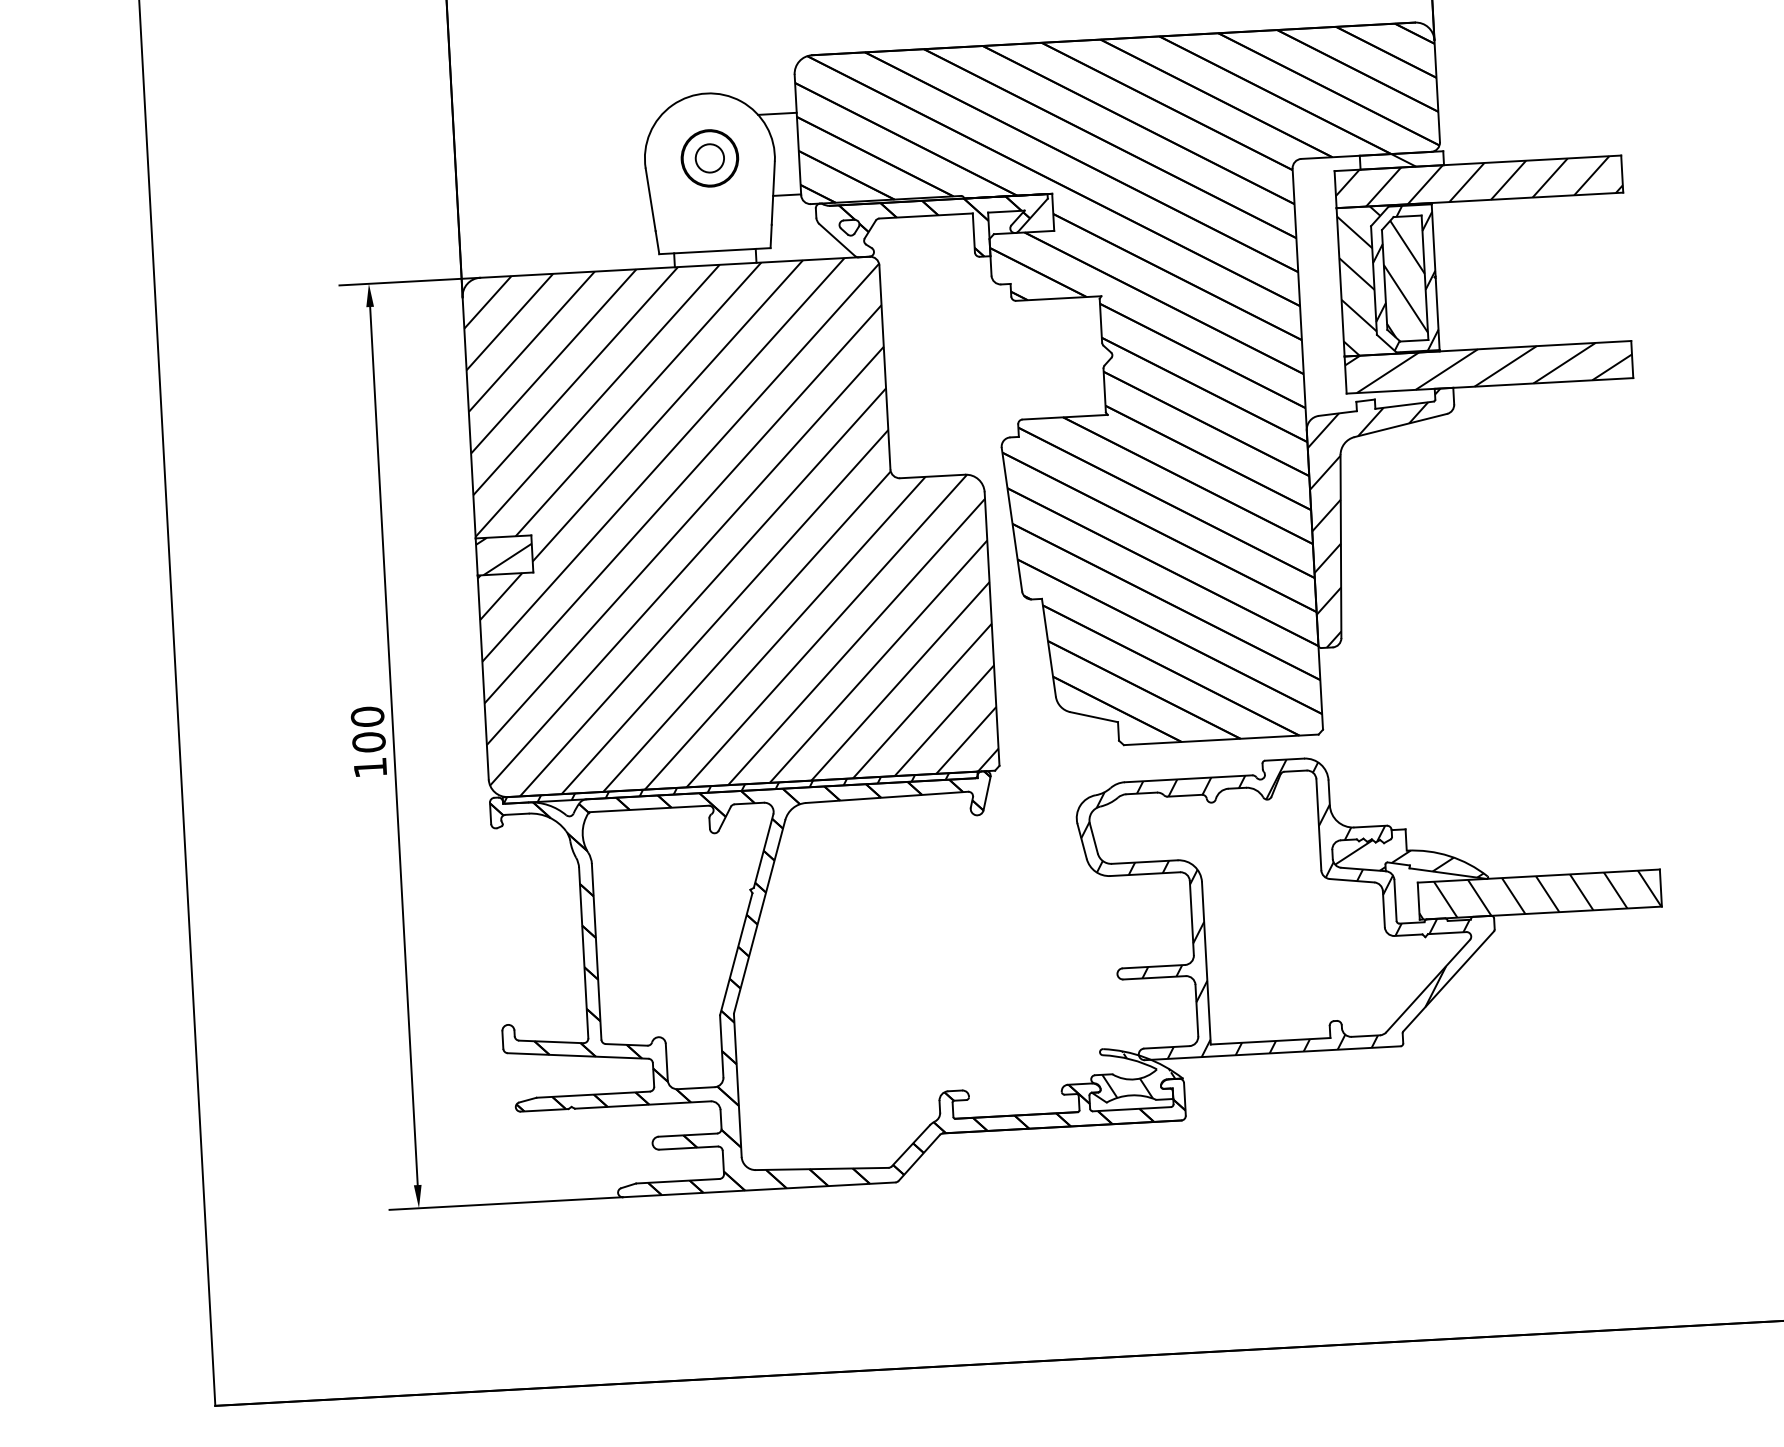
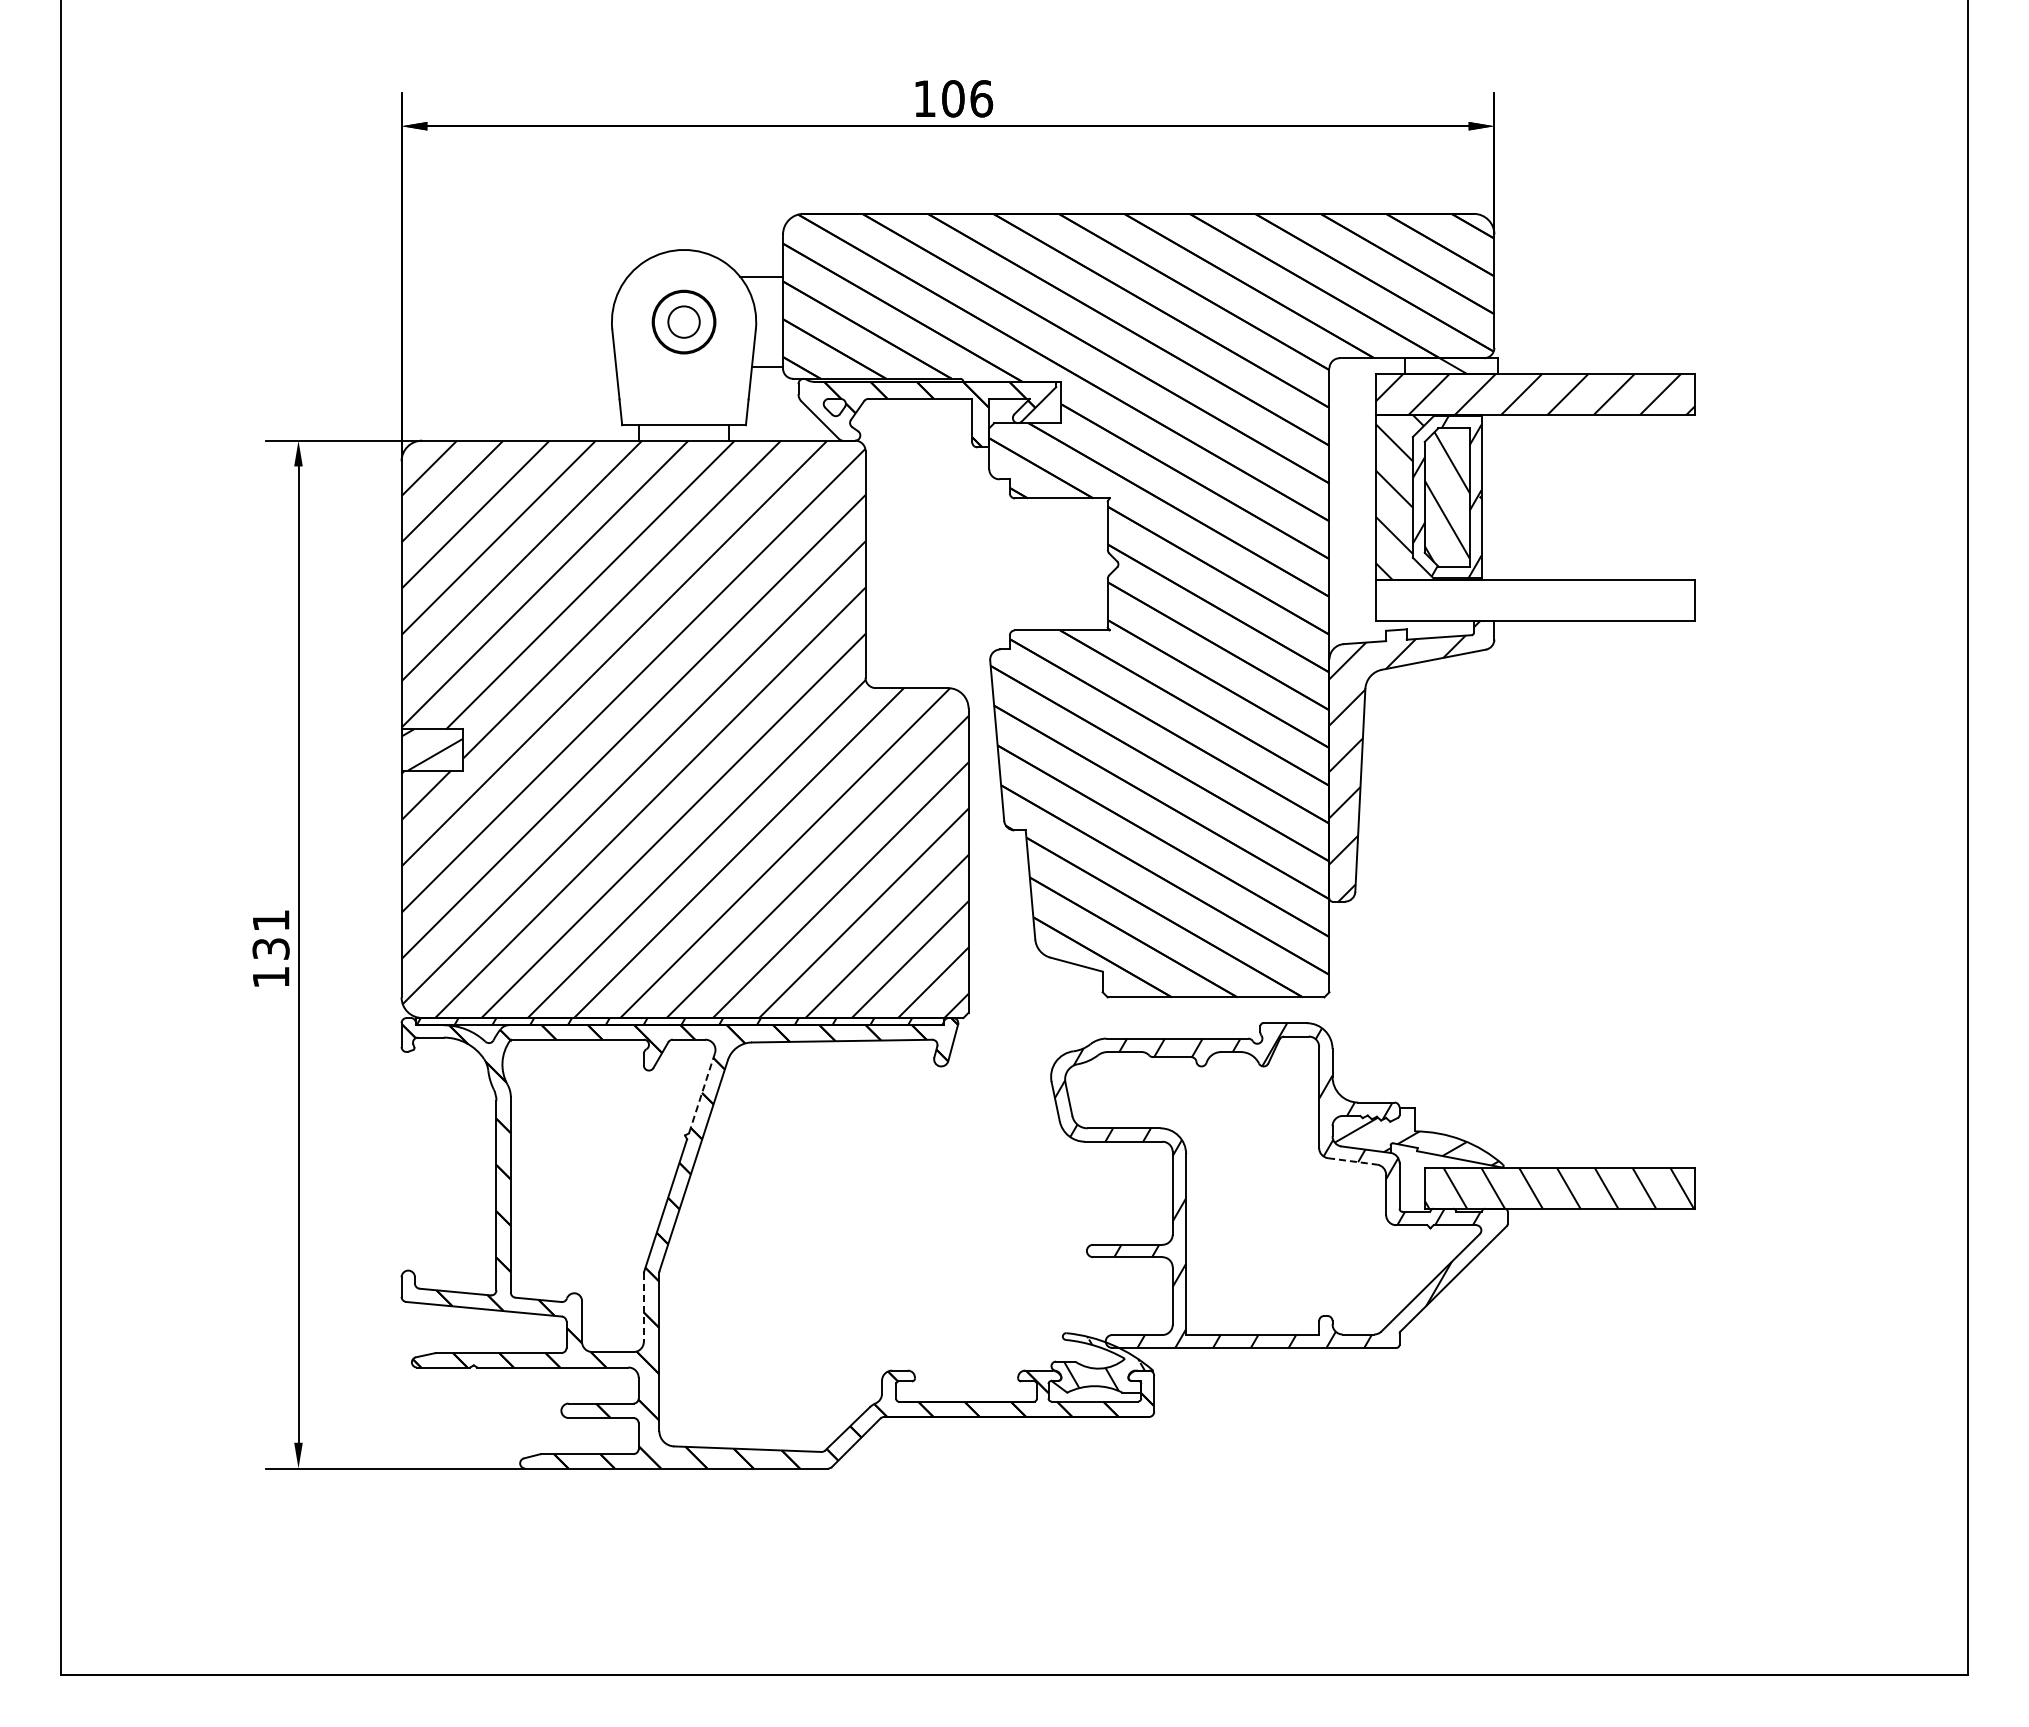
hatch: (1488, 367) -> (1534, 600), removed
text: (367, 729) -> (270, 934), 100 -> 131
line: (763, 851) -> (701, 1093), solid -> dashed
line: (1351, 880) -> (1352, 1161), solid -> dashed
line: (721, 1047) -> (643, 1308), solid -> dashed

